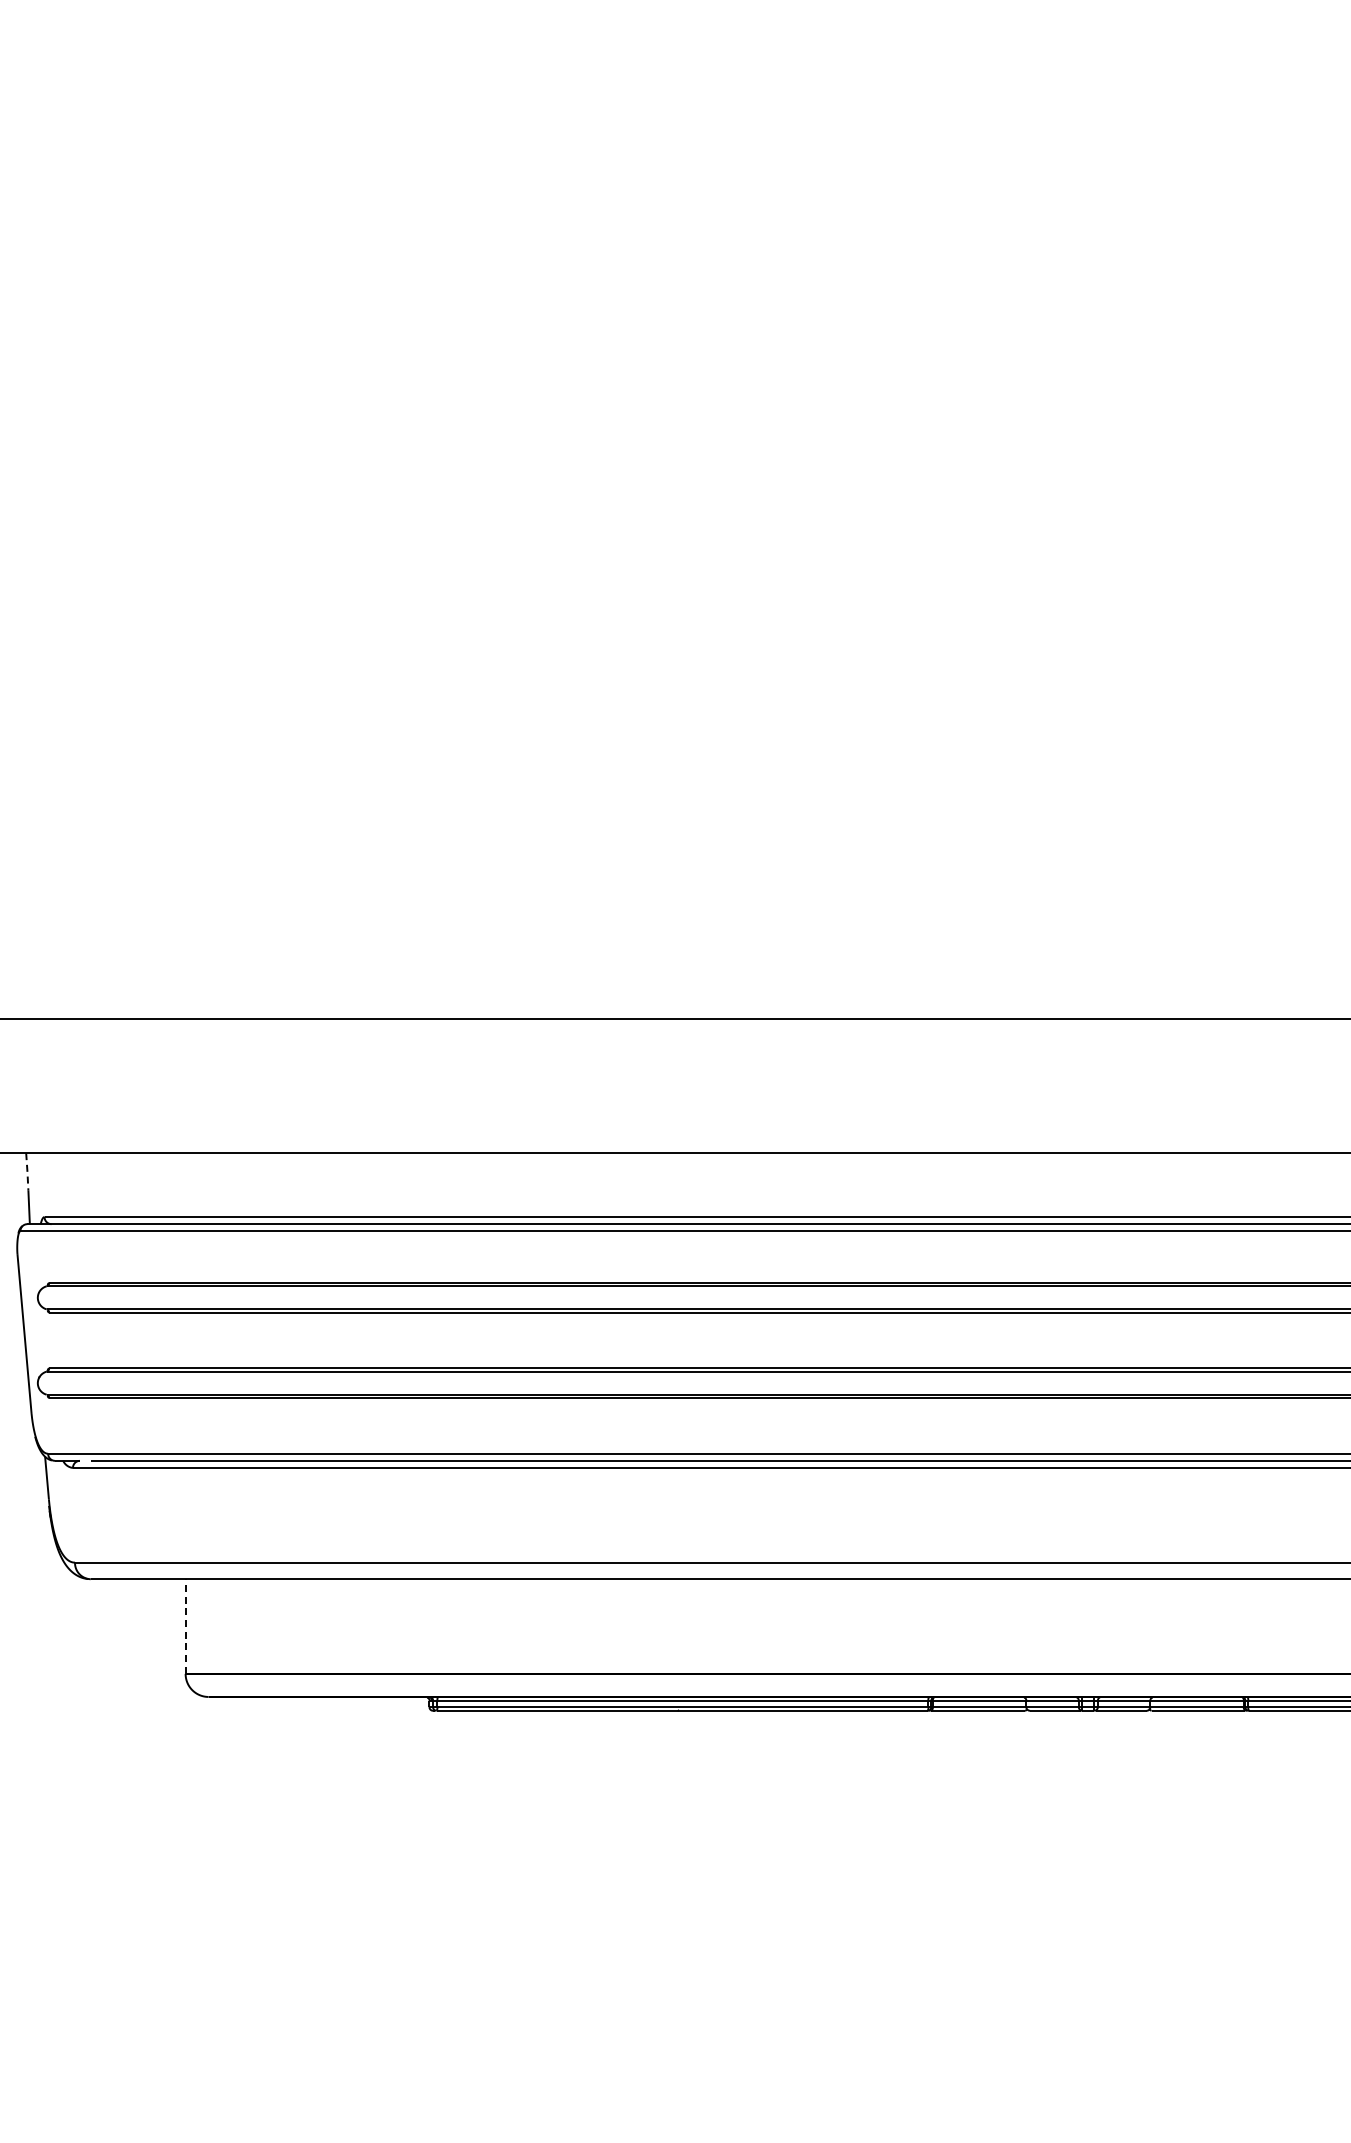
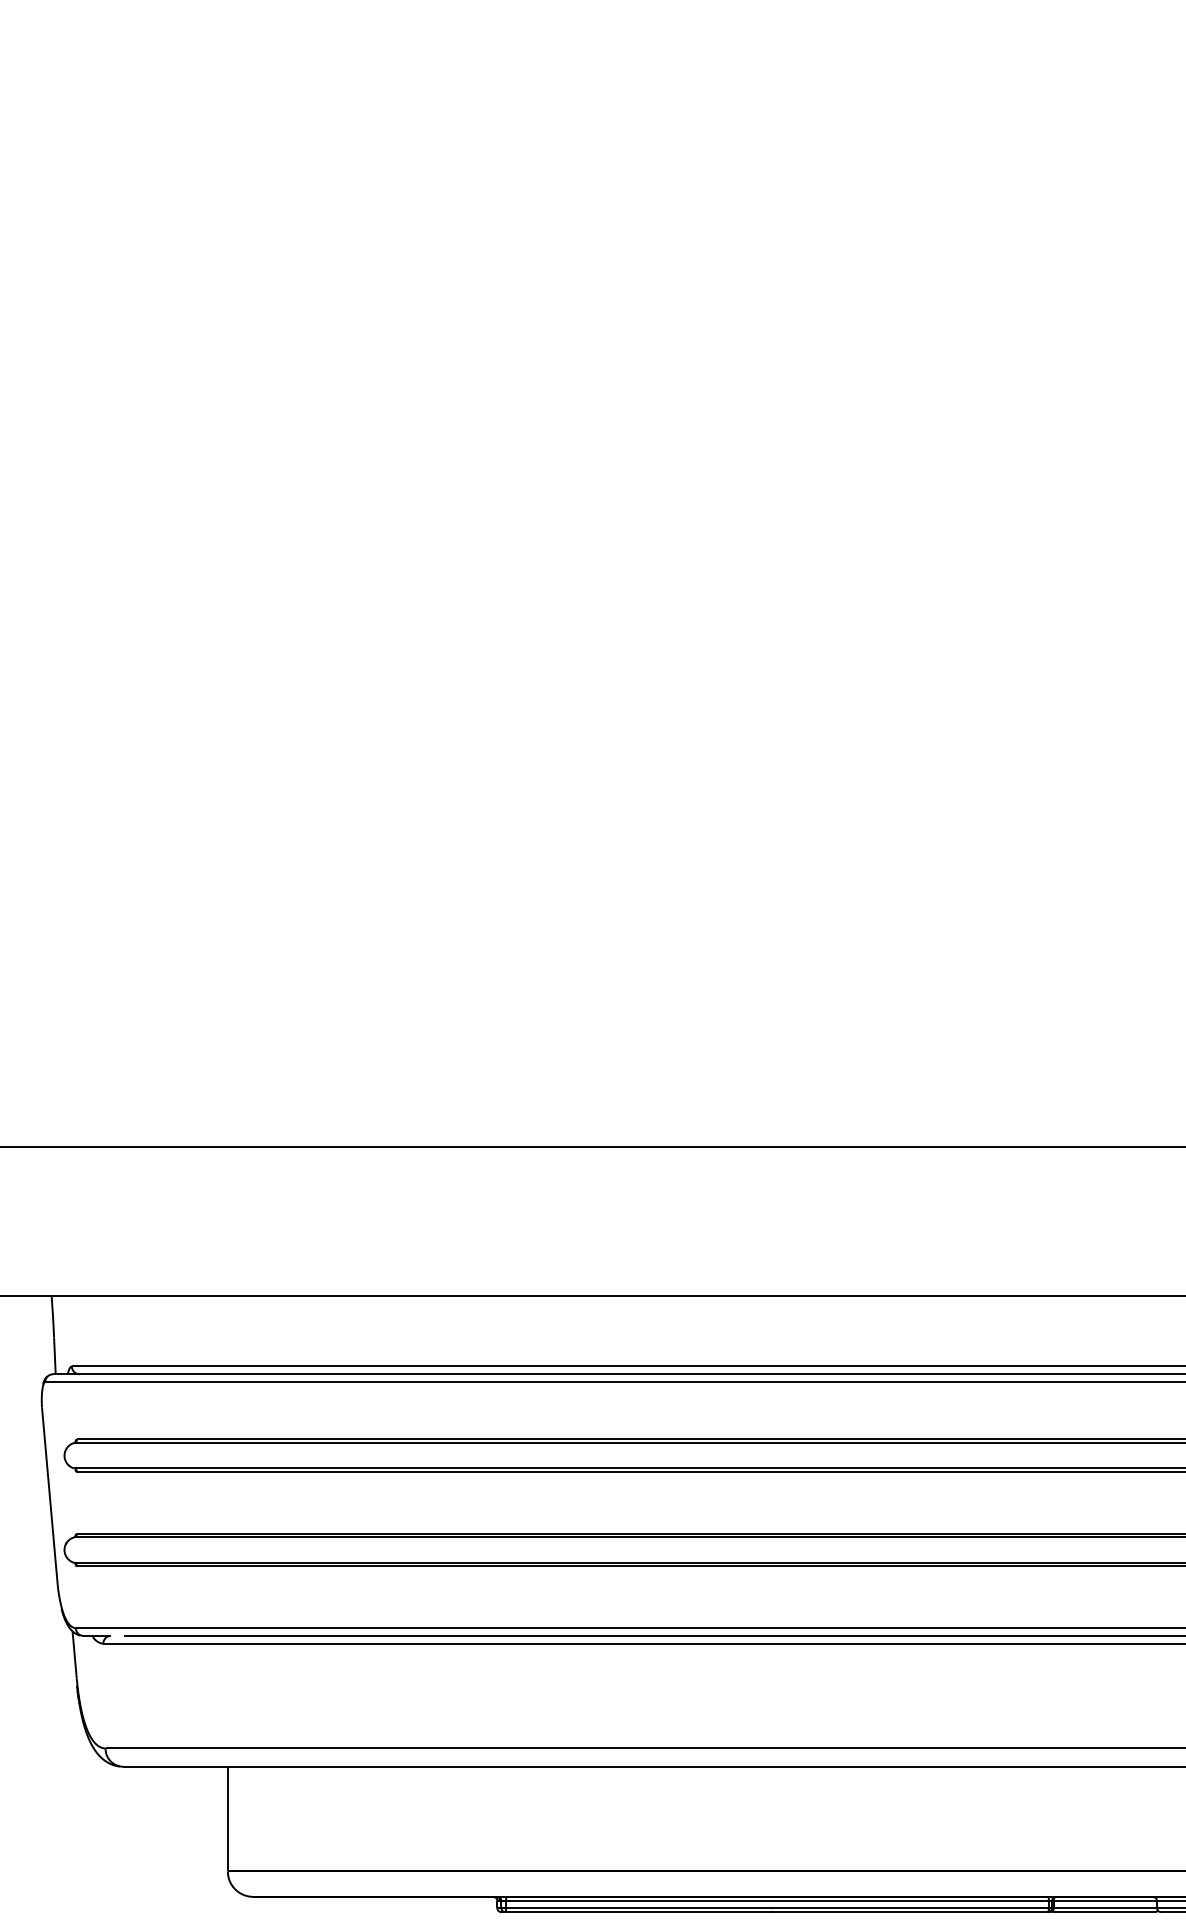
line: (27, 1171) -> (53, 1316), dashed -> solid
line: (185, 1626) -> (227, 1818), dashed -> solid

